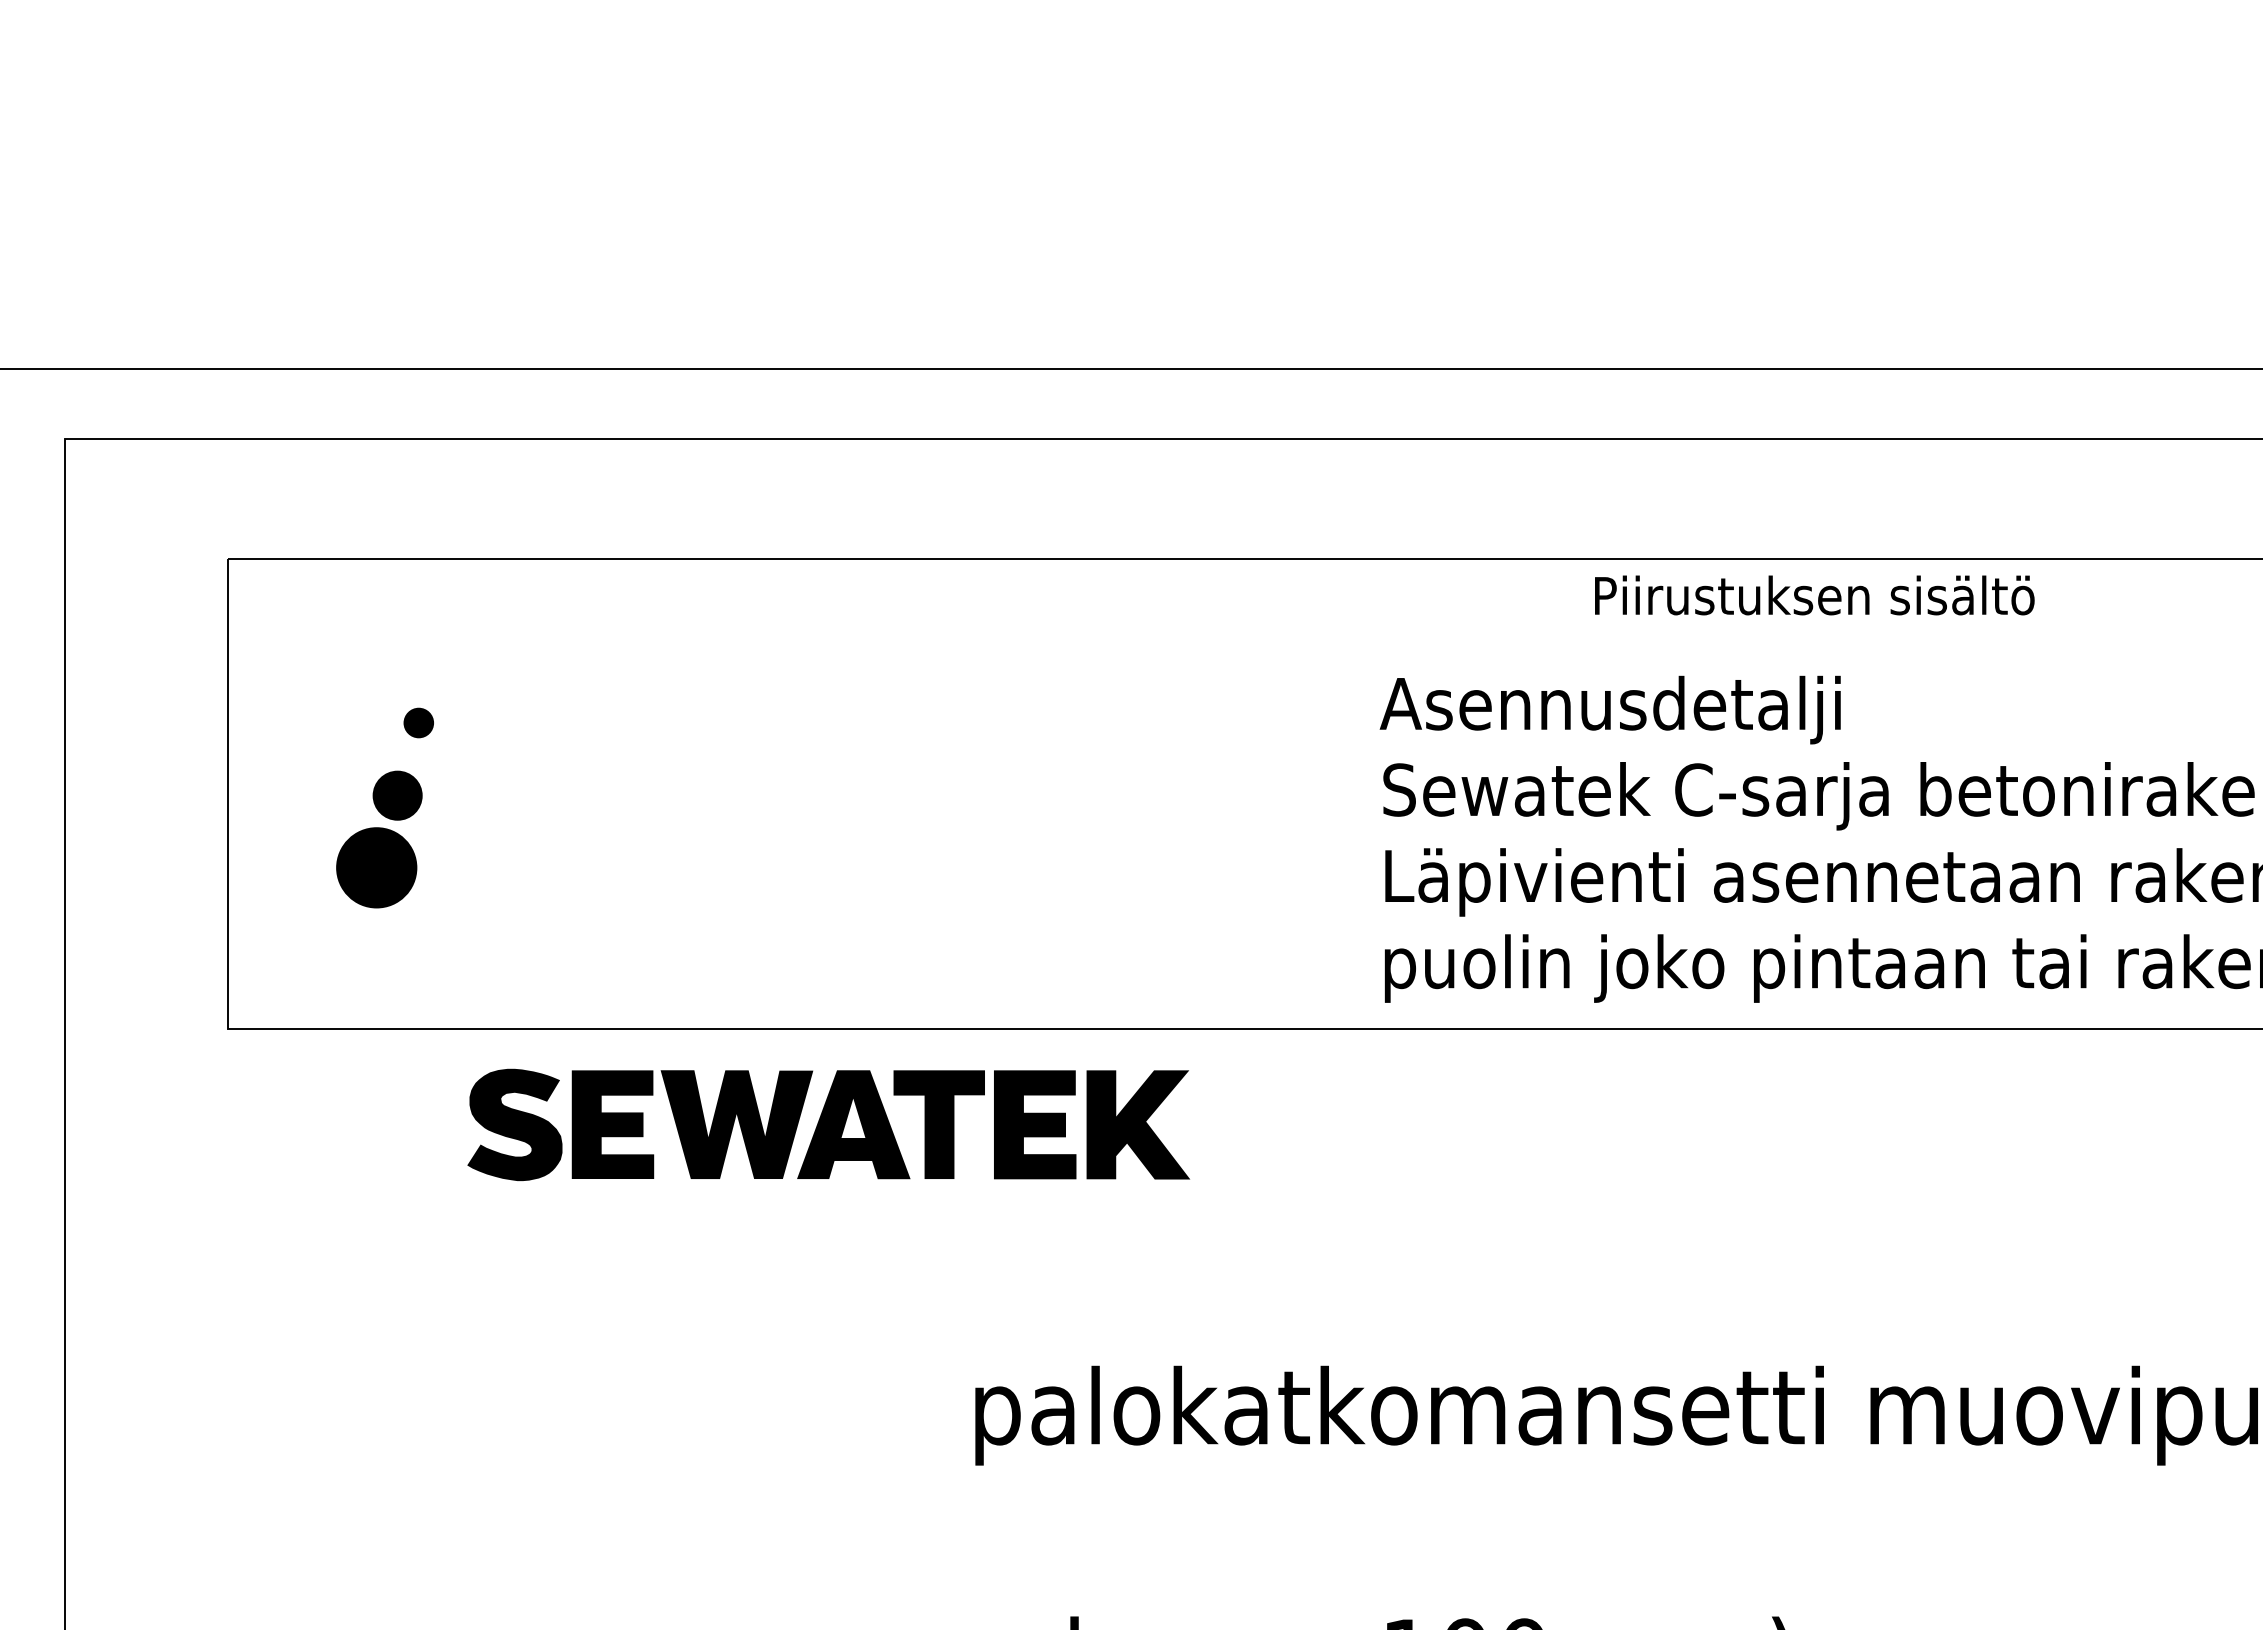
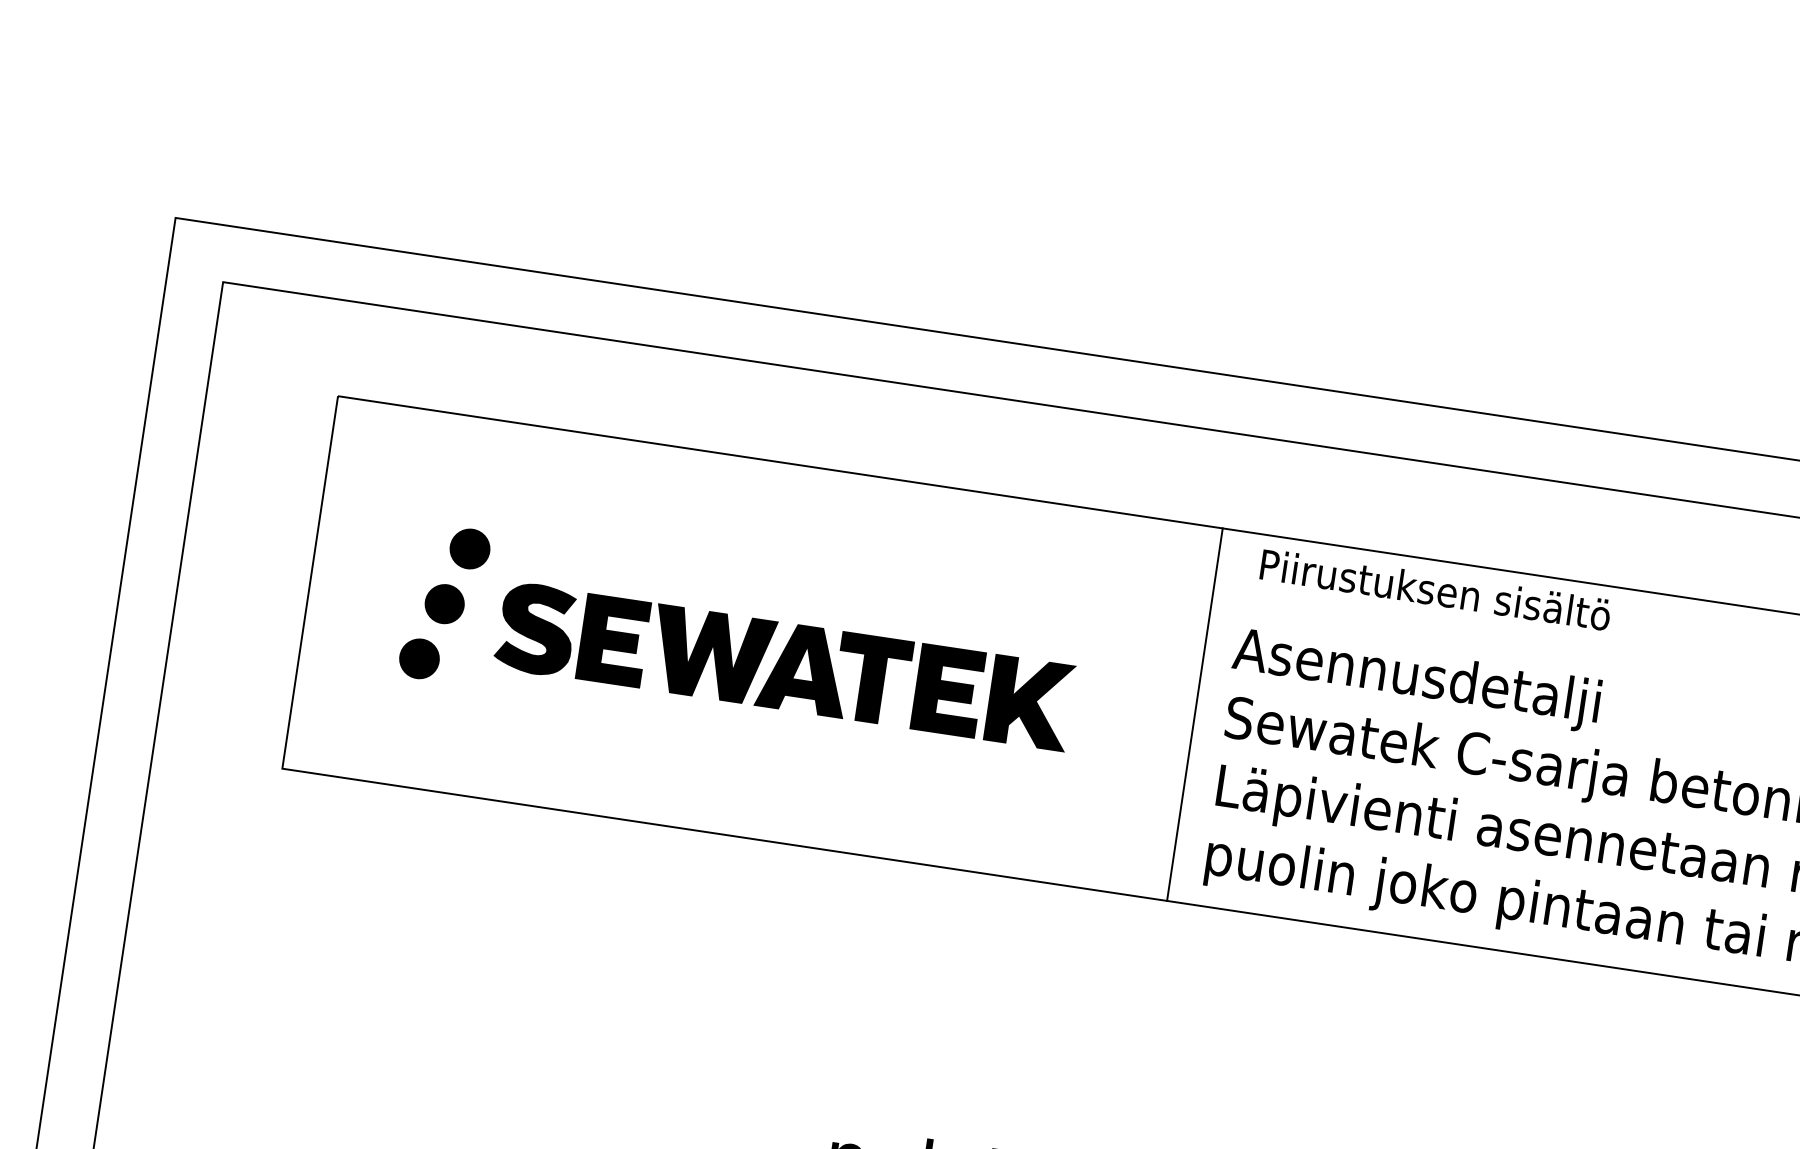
text: (1814, 595) -> (1435, 589), moved
part: (418, 722) -> (469, 548), size x1.67
line: (1343, 793) -> (1194, 714), added
part: (376, 867) -> (419, 658), size x0.62
part: (828, 1124) -> (784, 666), moved

